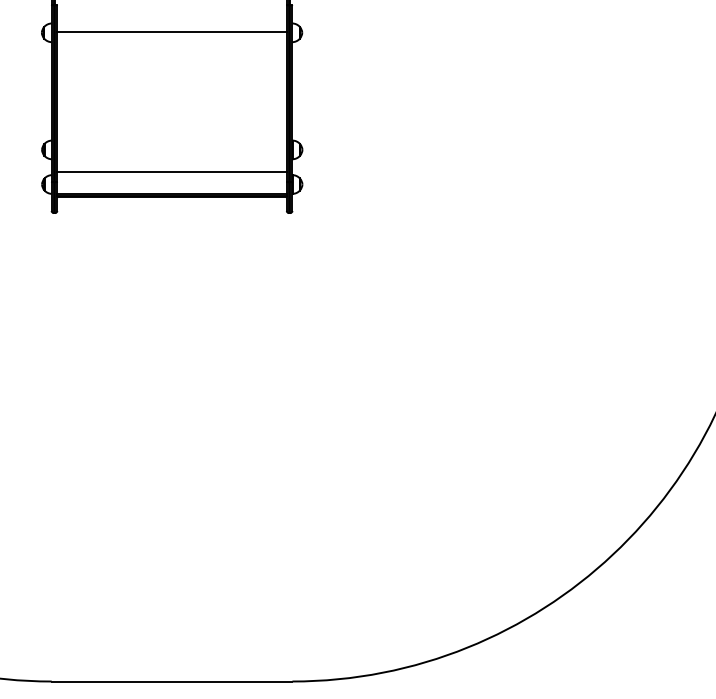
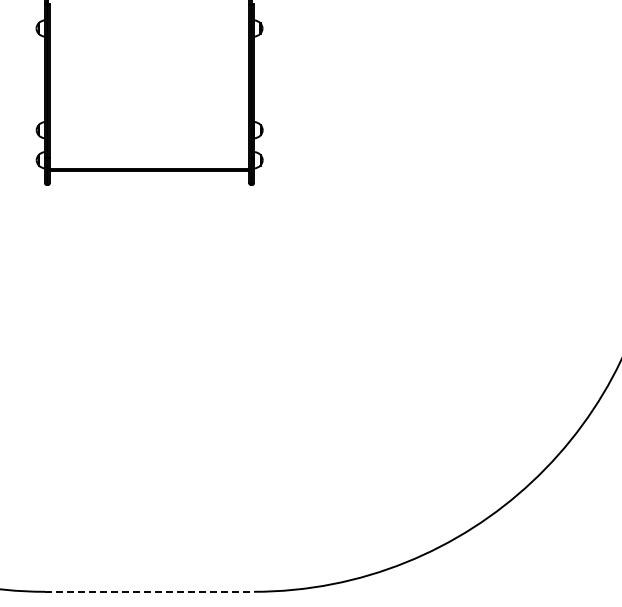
line: (172, 31) -> (149, 27), removed
line: (172, 172) -> (149, 149), removed
line: (172, 681) -> (149, 591), solid -> dashed

